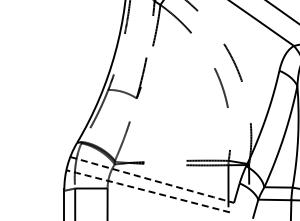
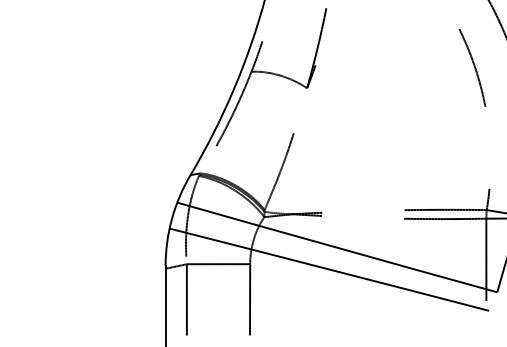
arc: (152, 180) -> (337, 248), dashed -> solid
arc: (148, 191) -> (330, 270), dashed -> solid

